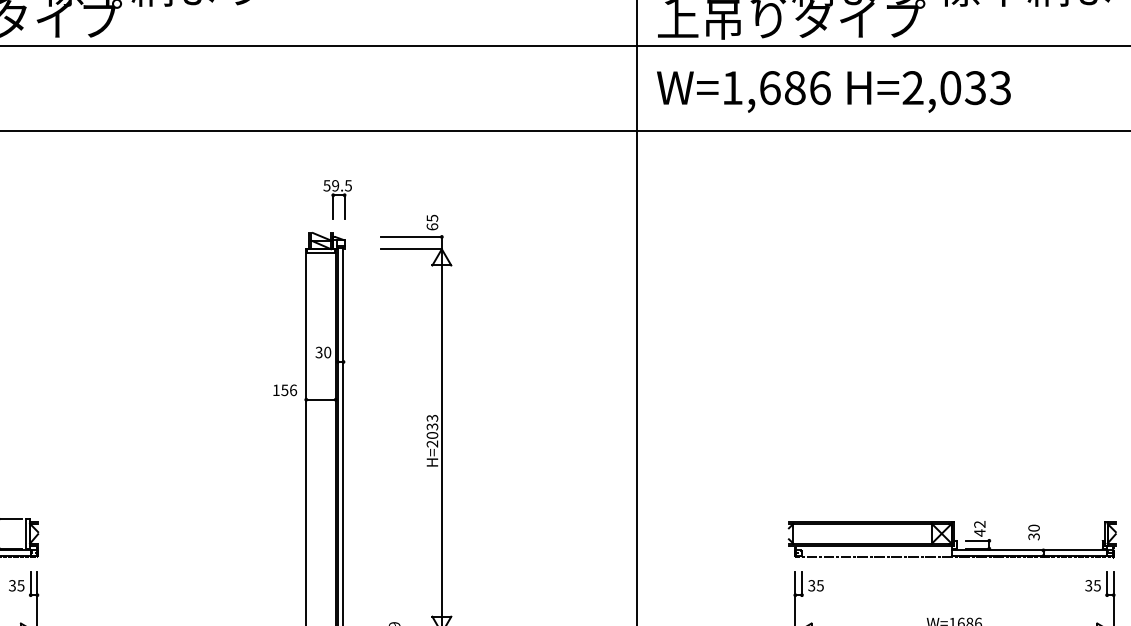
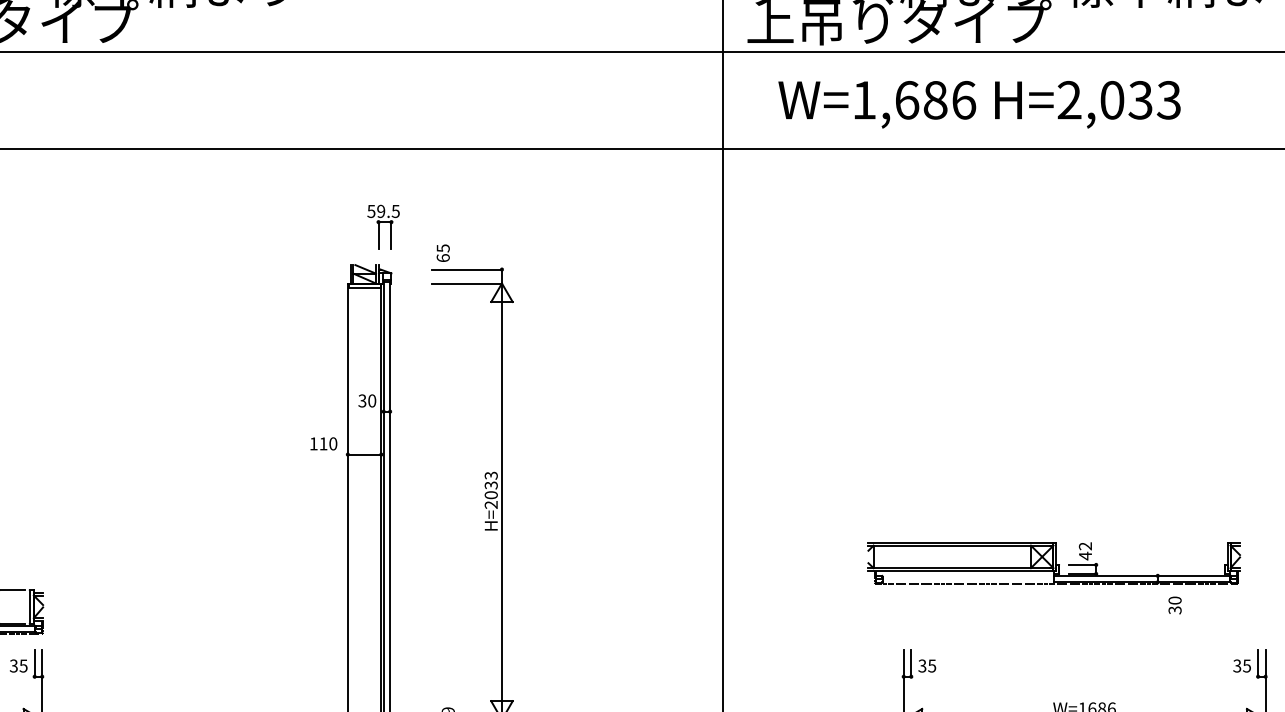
text: (833, 91) -> (979, 104), moved
text: (431, 221) -> (442, 252), moved
text: (289, 389) -> (328, 443), 156 -> 110
part: (952, 539) -> (1054, 563), moved

